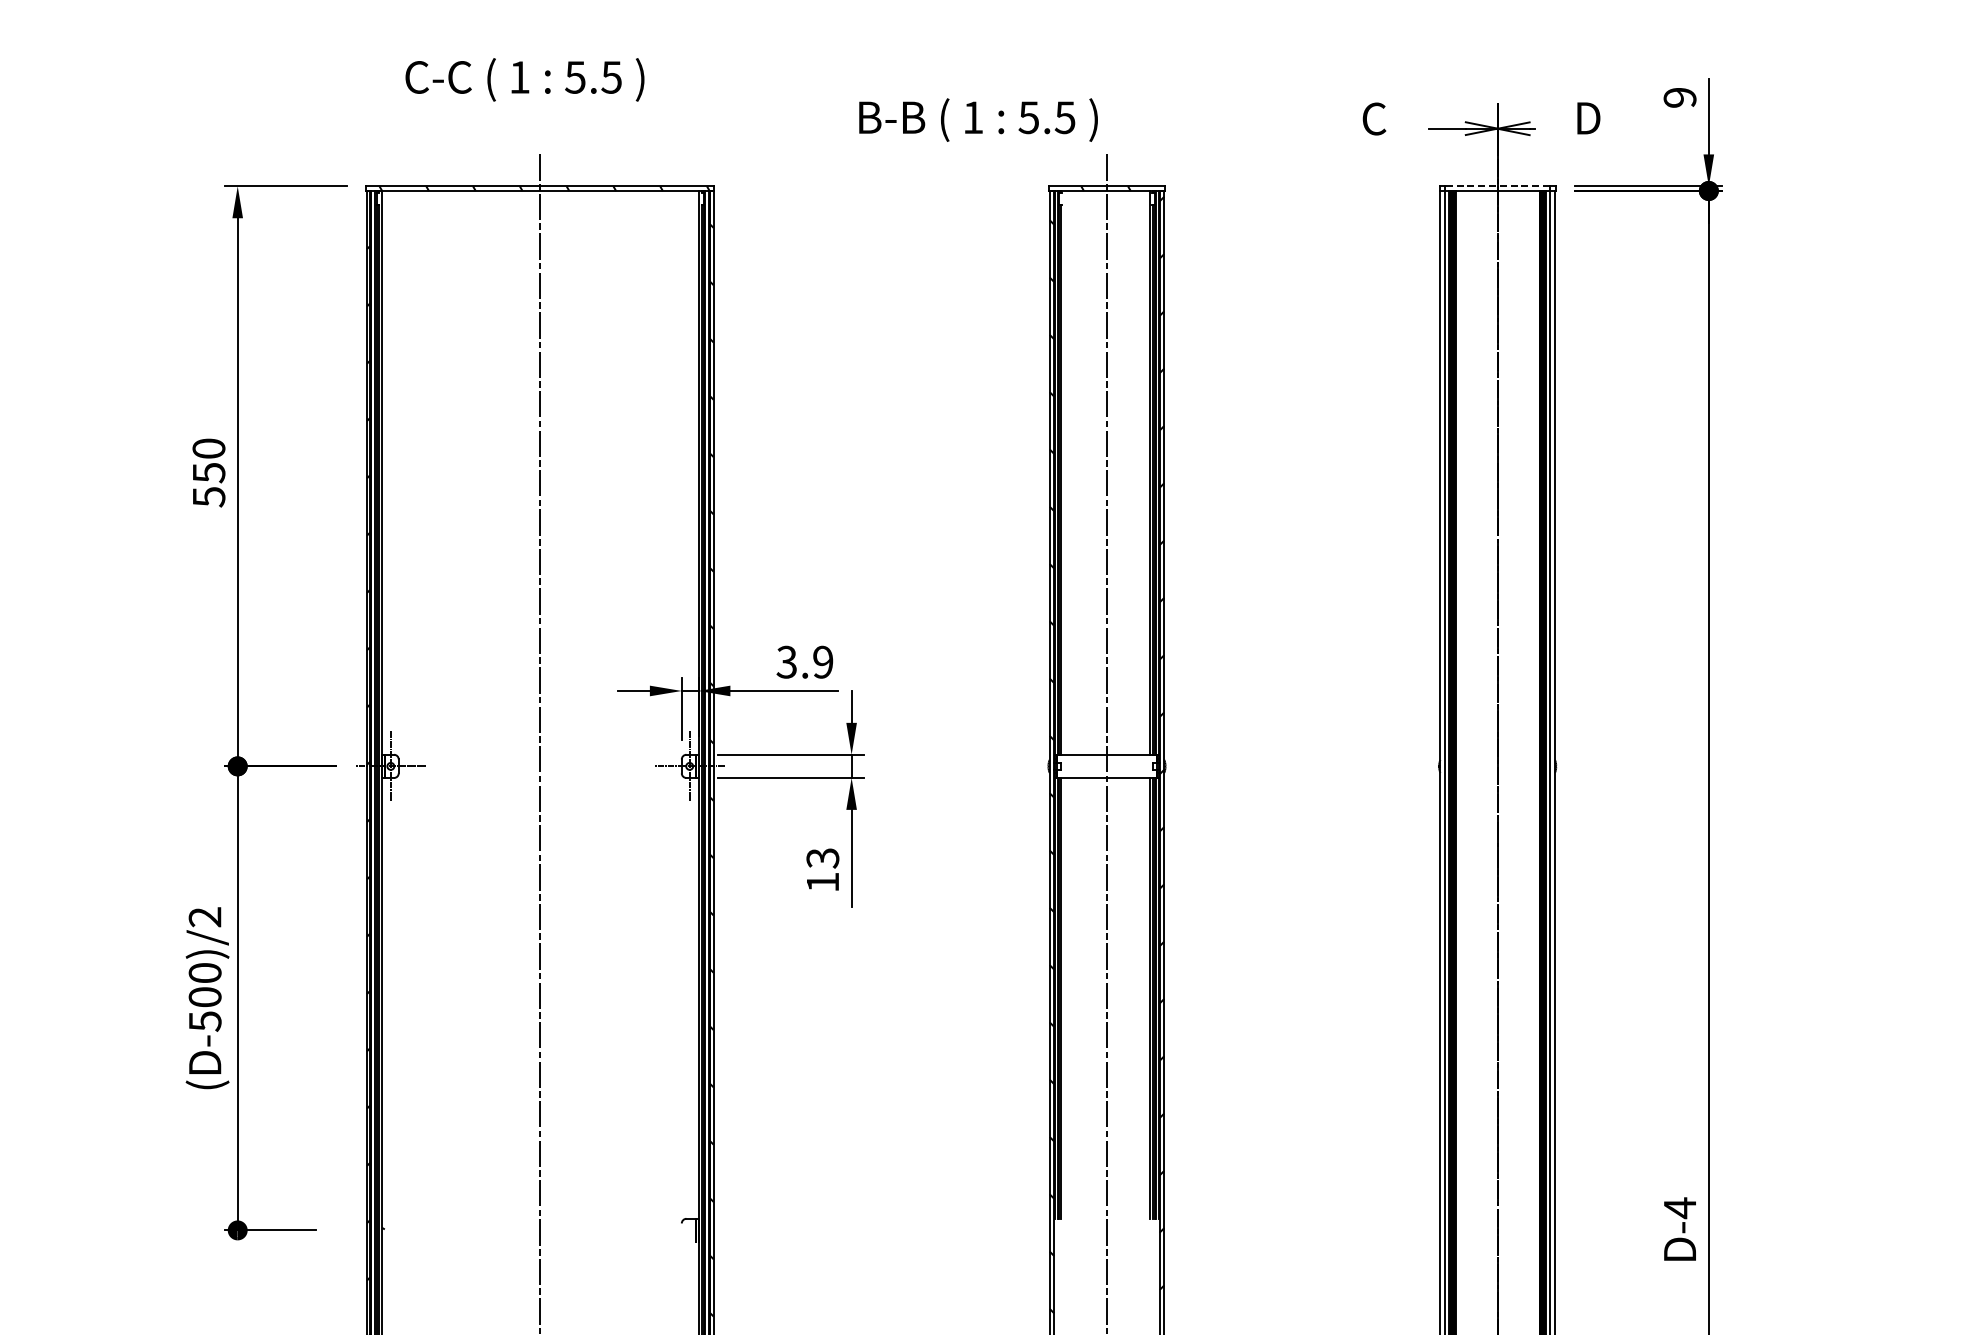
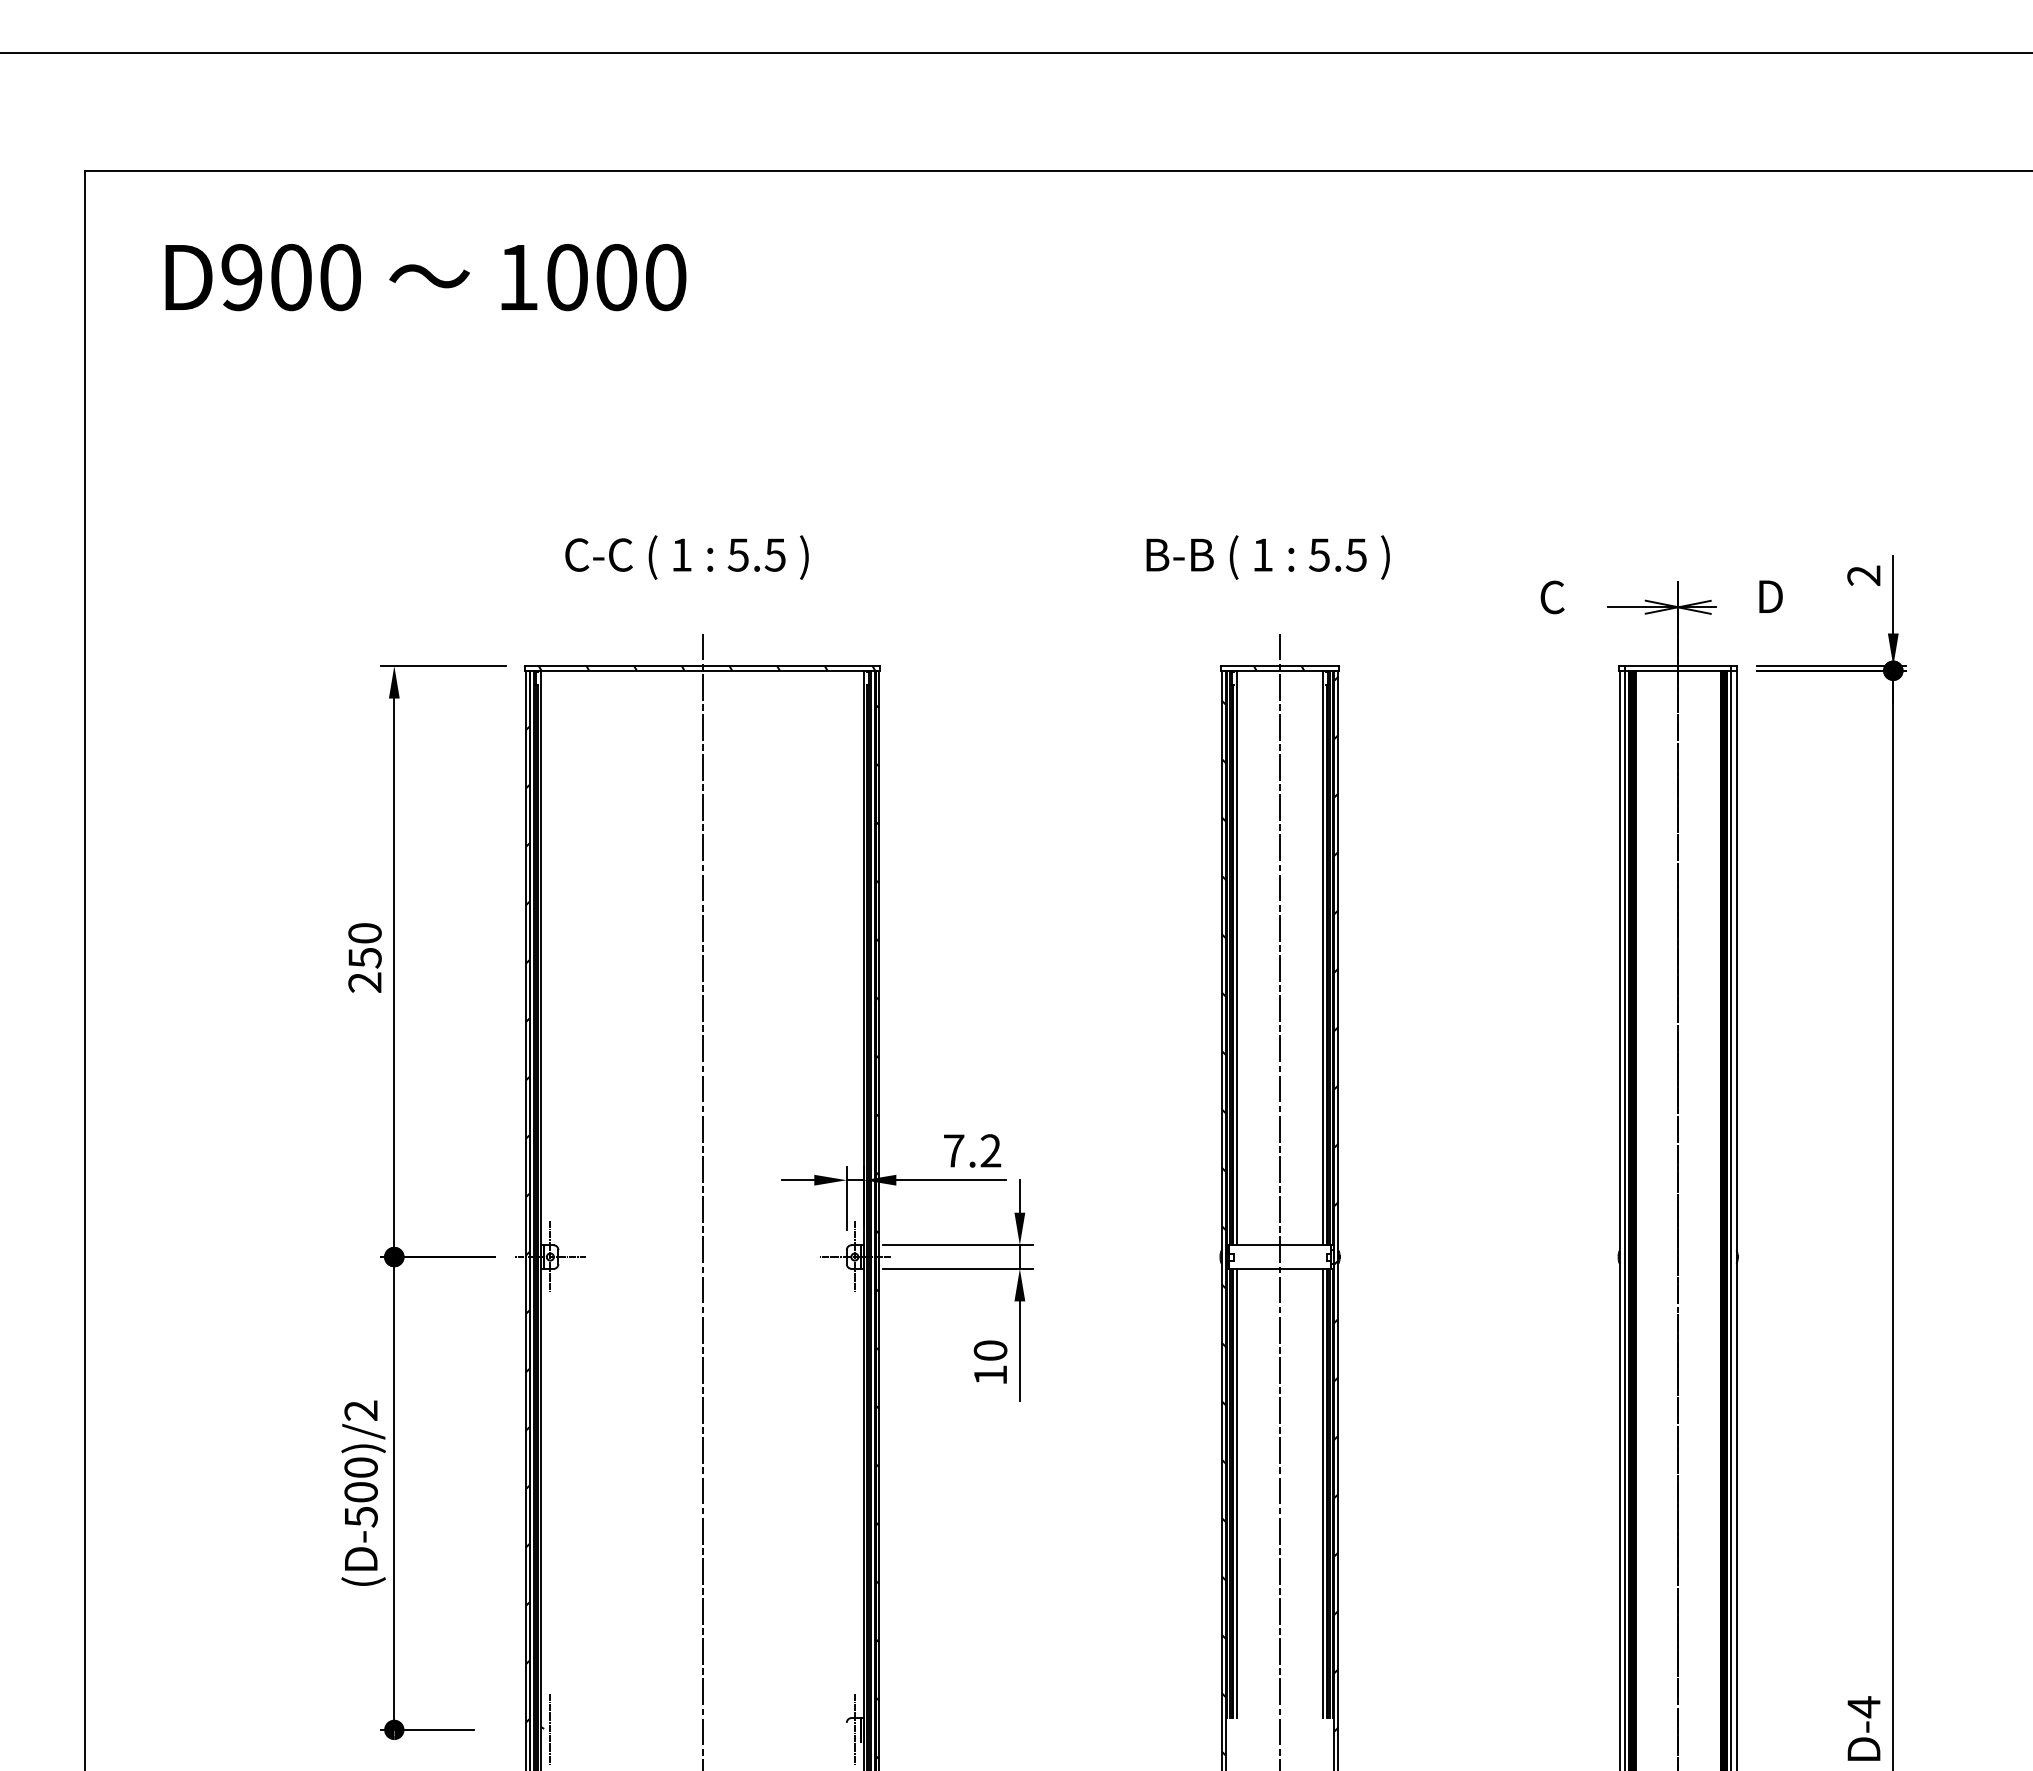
text: (1679, 97) -> (1863, 575), 9 -> 2
text: (977, 120) -> (1267, 557), moved
line: (1497, 186) -> (1677, 666), dashed -> solid
line: (1064, 472) -> (1236, 957), added
text: (208, 496) -> (364, 982), 550 -> 250
text: (805, 661) -> (972, 1150), 3.9 -> 7.2
text: (822, 858) -> (990, 1350), 13 -> 10
line: (1064, 998) -> (1236, 1493), added
line: (390, 1230) -> (550, 1729), added
line: (689, 1230) -> (854, 1729), added

